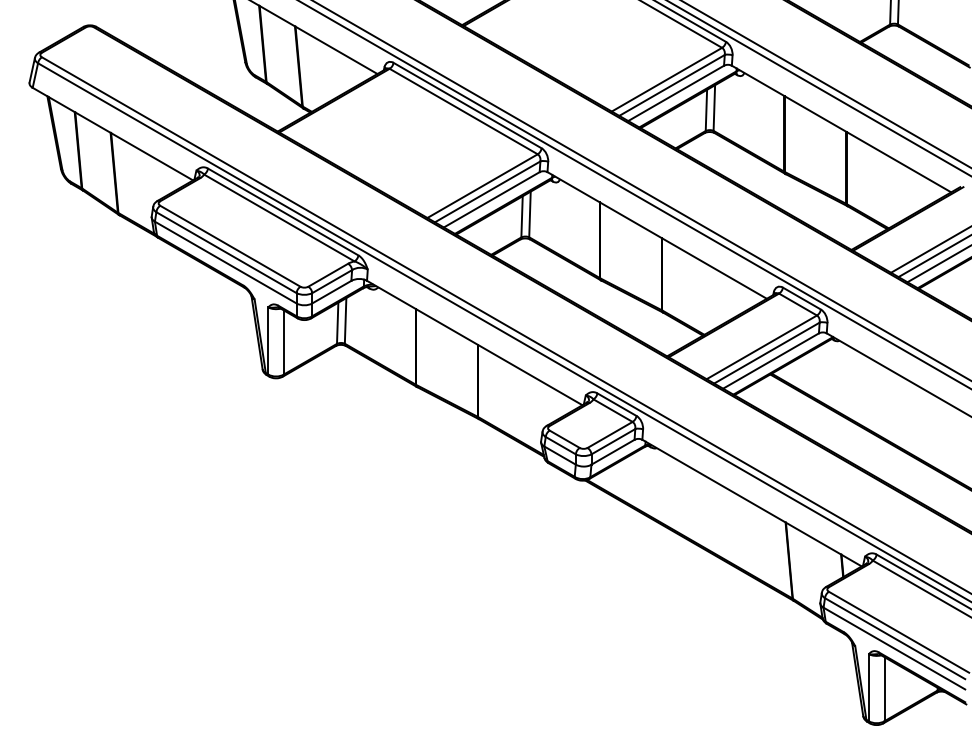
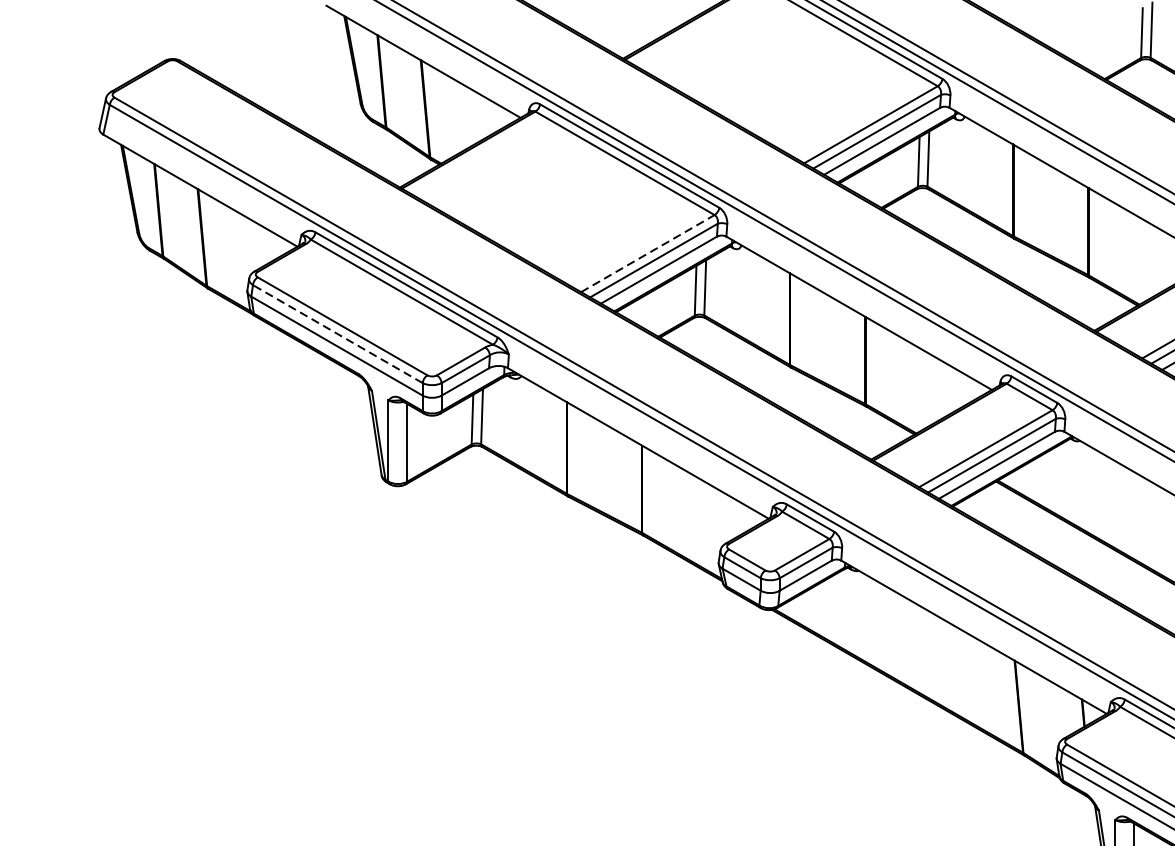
line: (482, 186) -> (647, 254), solid -> dashed
line: (226, 252) -> (337, 333), solid -> dashed

